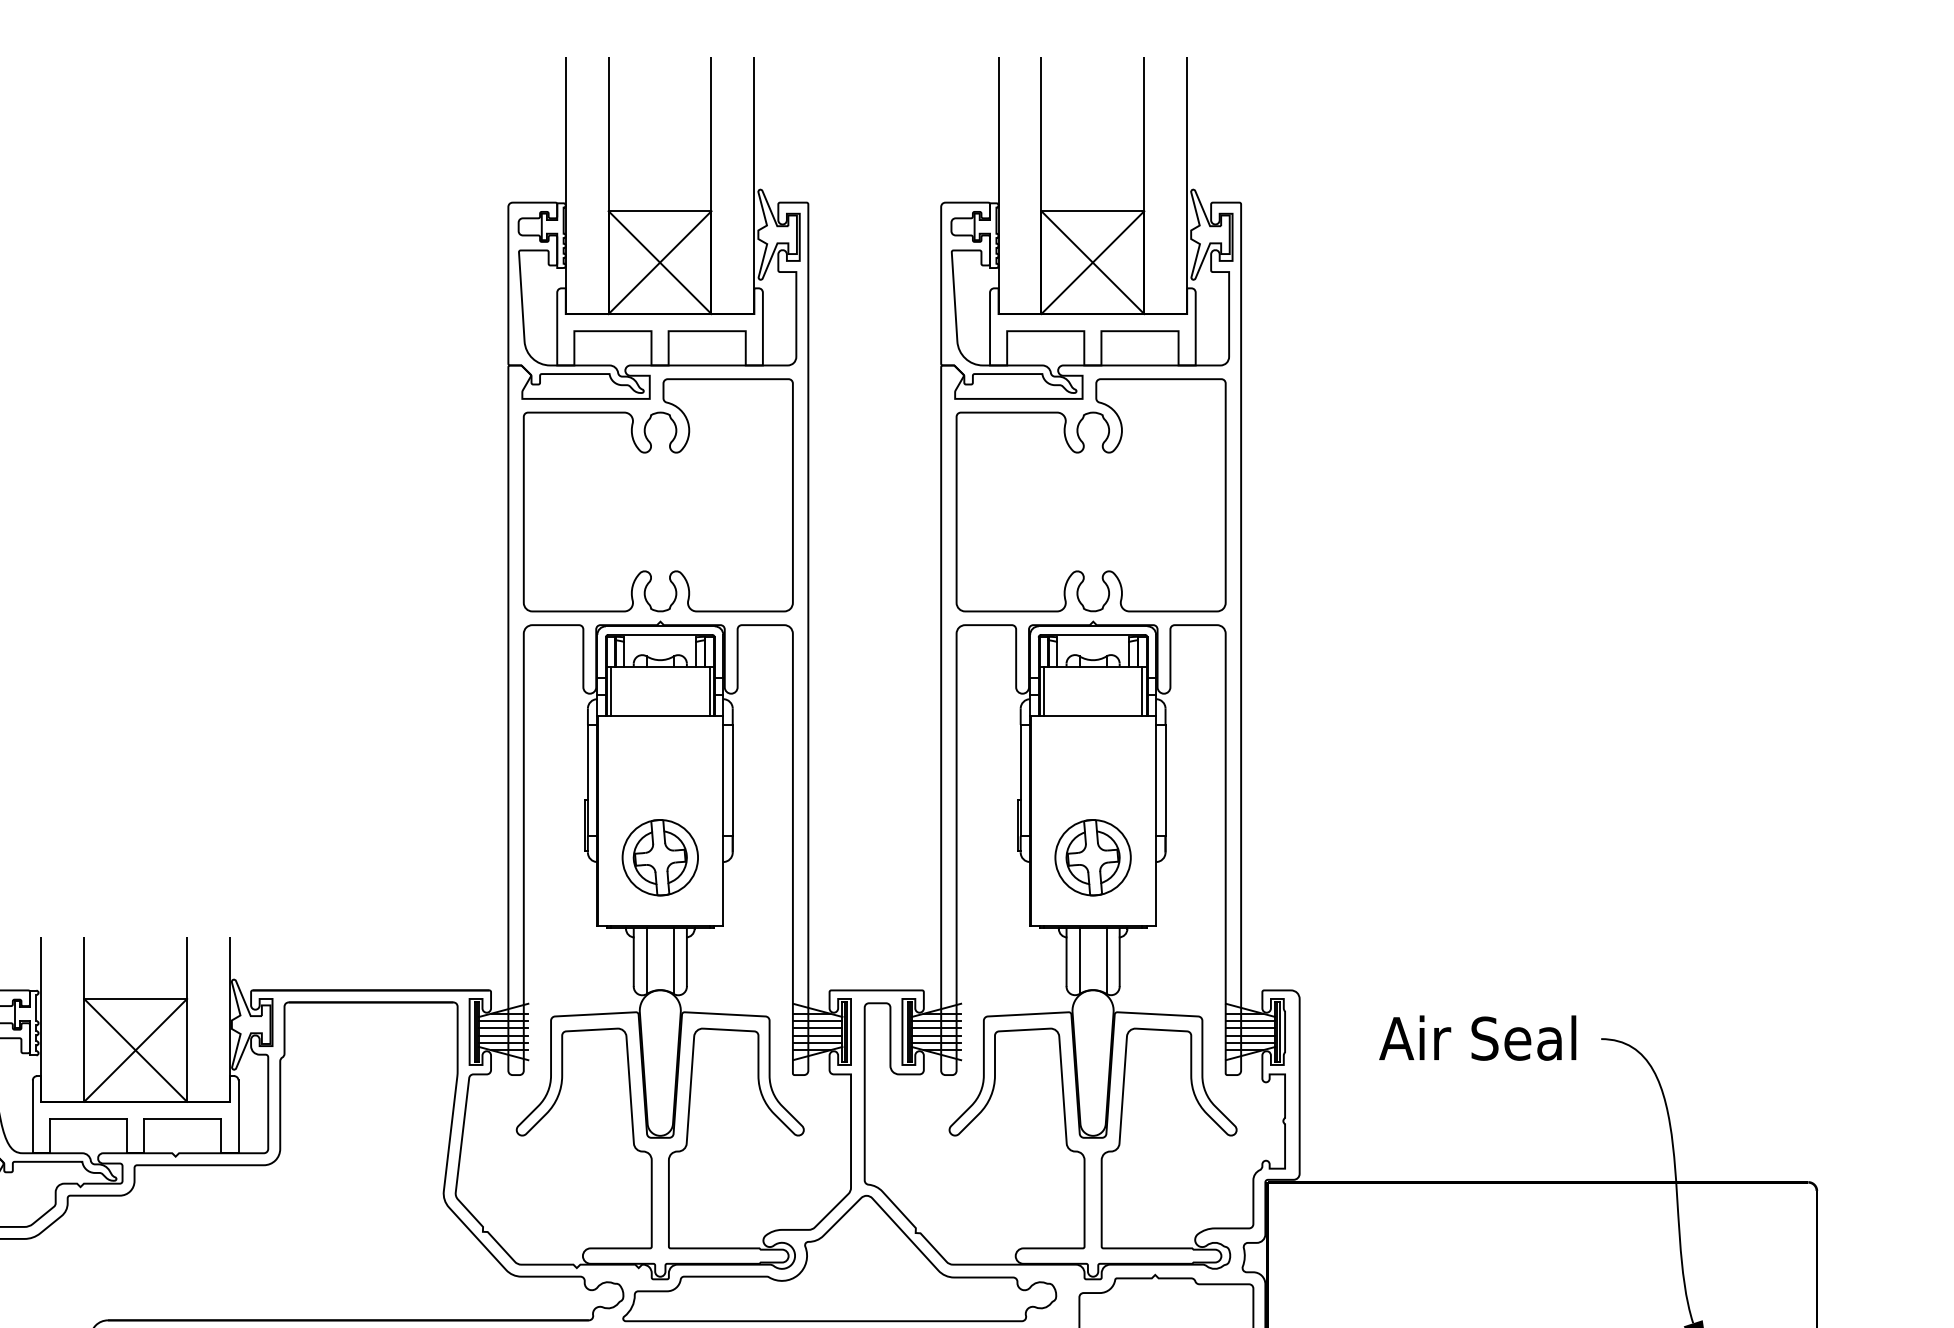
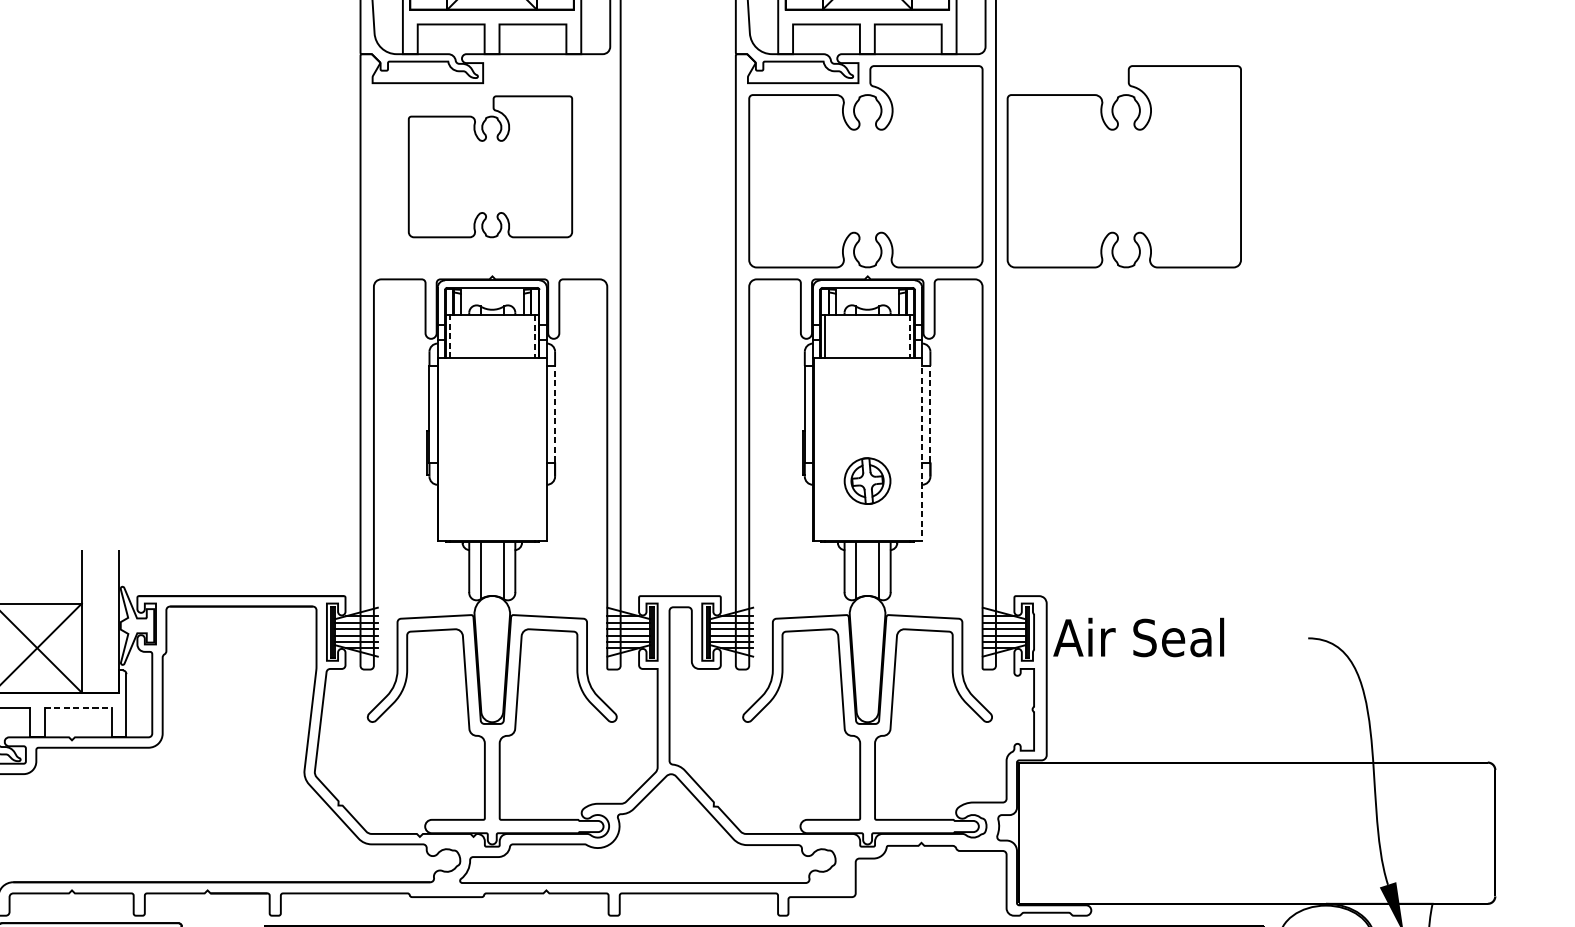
part: (657, 495) -> (489, 166), size x0.7
part: (1388, 495) -> (1123, 166), added
line: (611, 691) -> (449, 336), solid -> dashed
line: (709, 691) -> (534, 336), solid -> dashed
line: (1142, 691) -> (910, 336), solid -> dashed
line: (732, 780) -> (554, 414), solid -> dashed
line: (1165, 780) -> (930, 414), solid -> dashed
line: (1156, 821) -> (922, 449), solid -> dashed
part: (659, 857) -> (491, 480), removed
part: (1092, 857) -> (867, 480), size x0.7
text: (1477, 1037) -> (1138, 636), moved
line: (182, 1118) -> (77, 707), solid -> dashed

